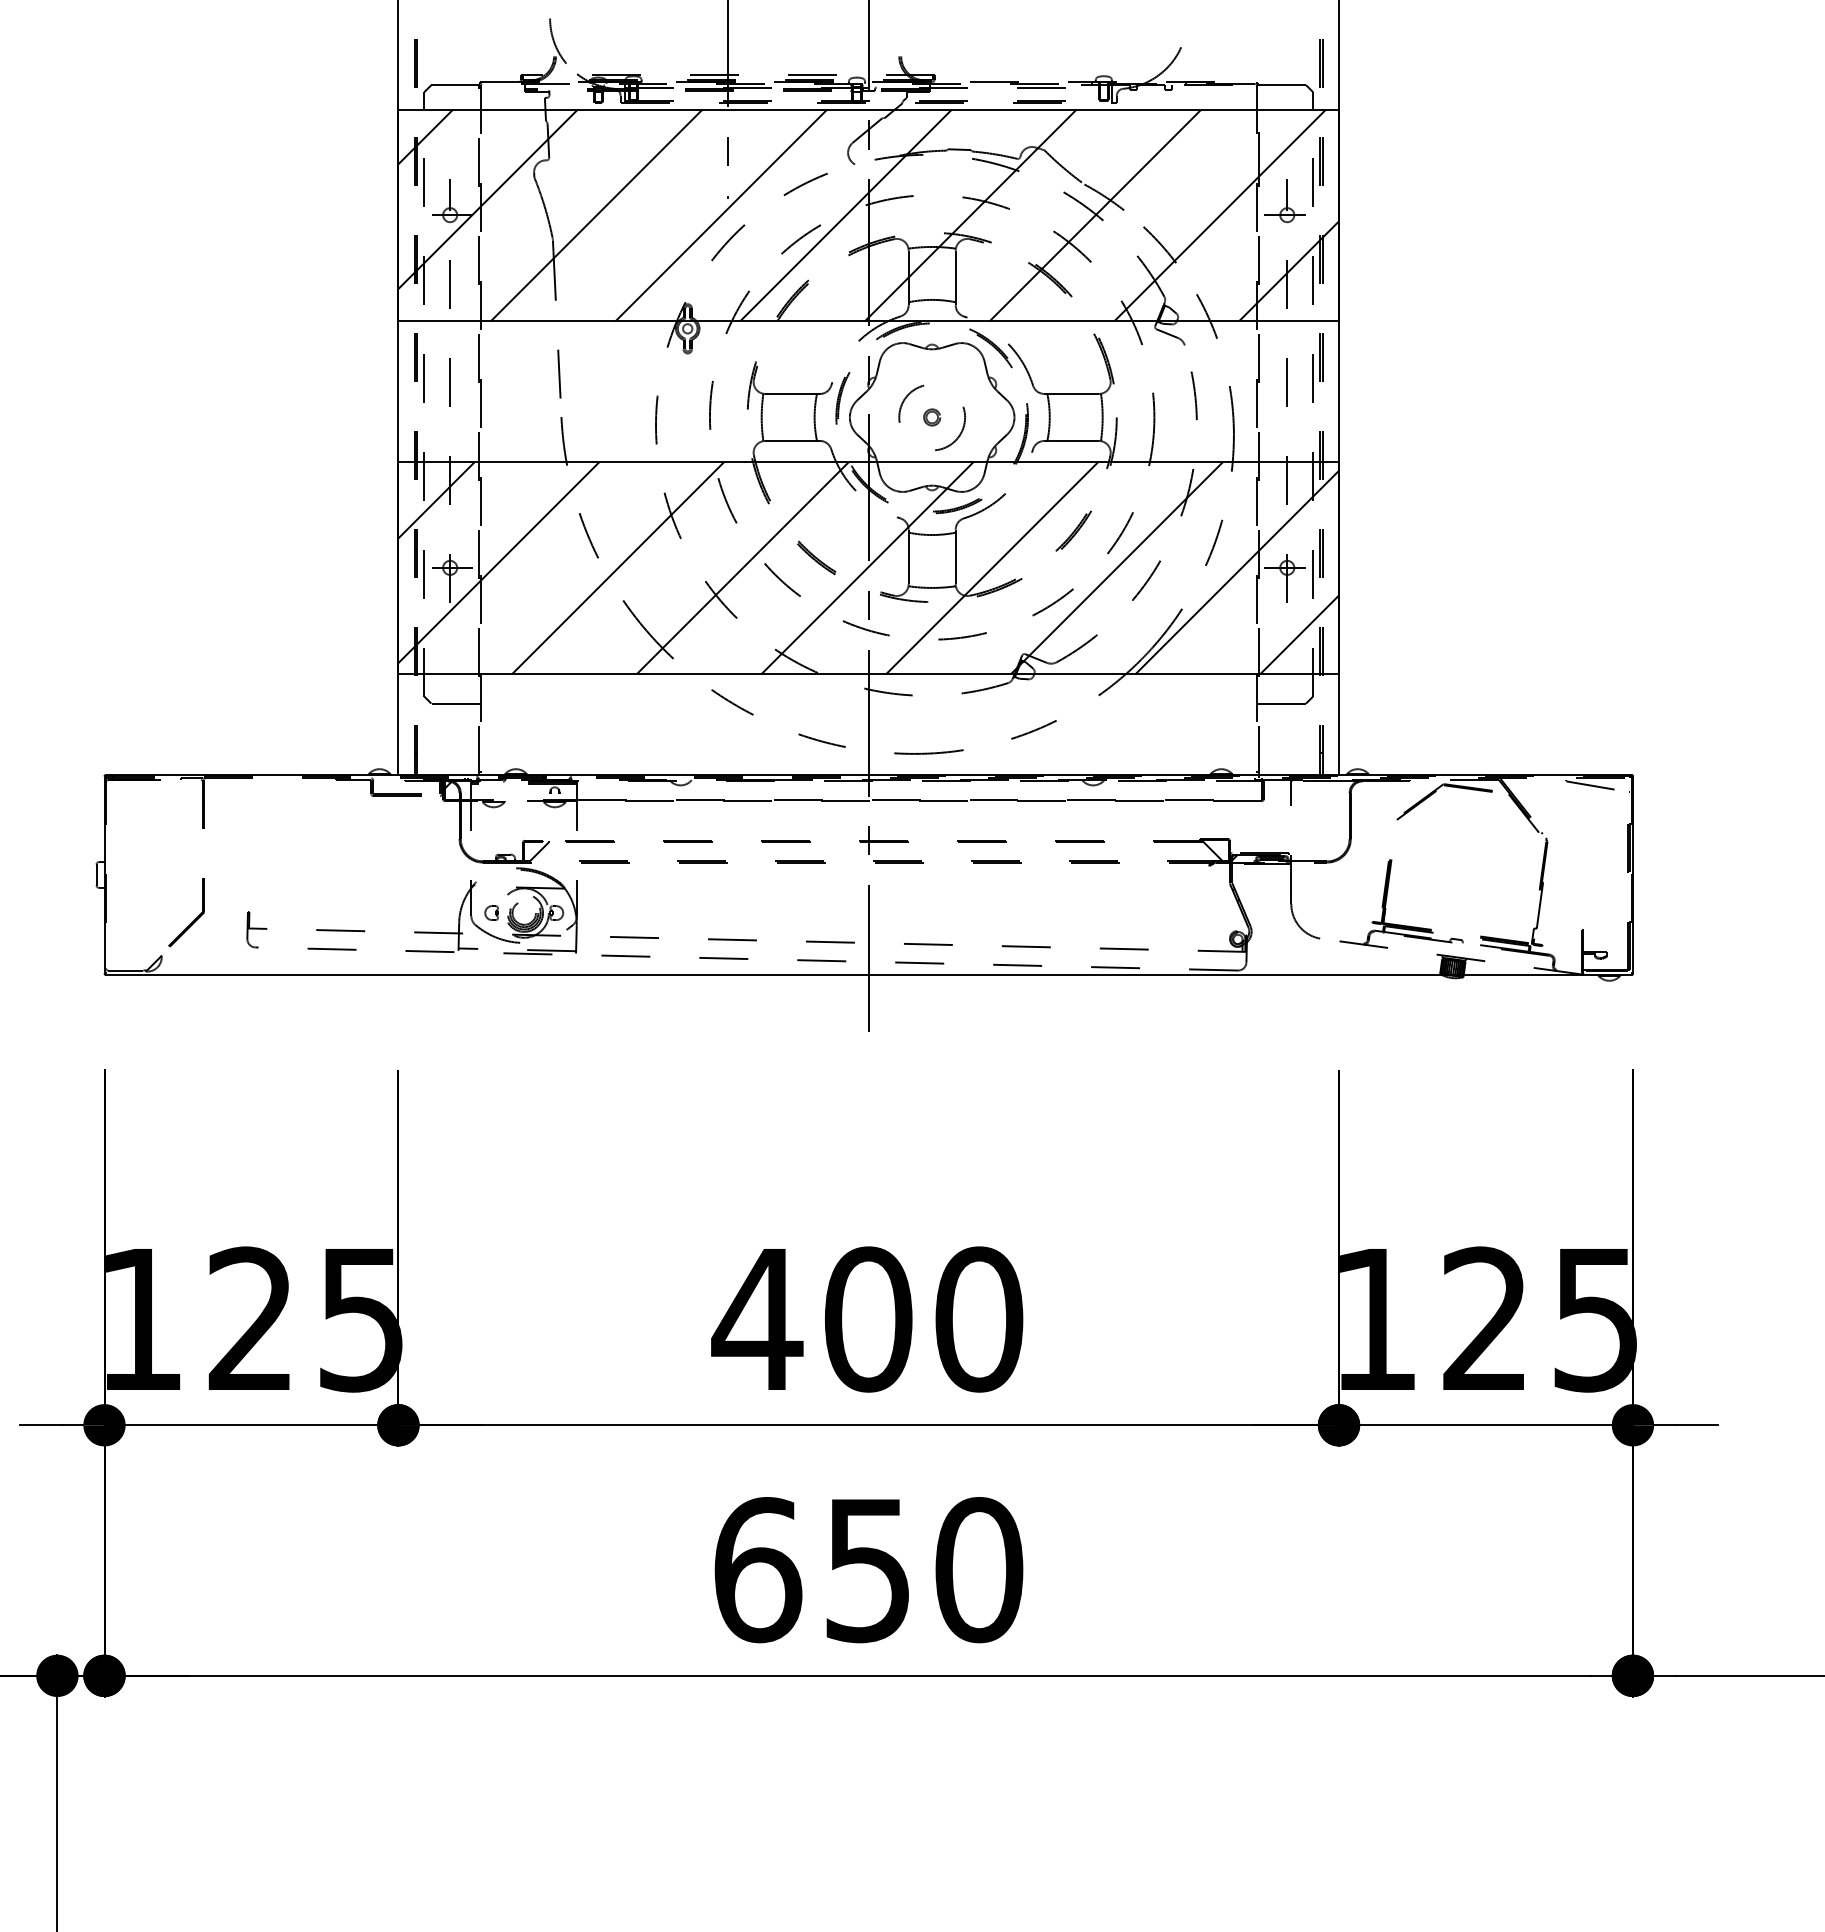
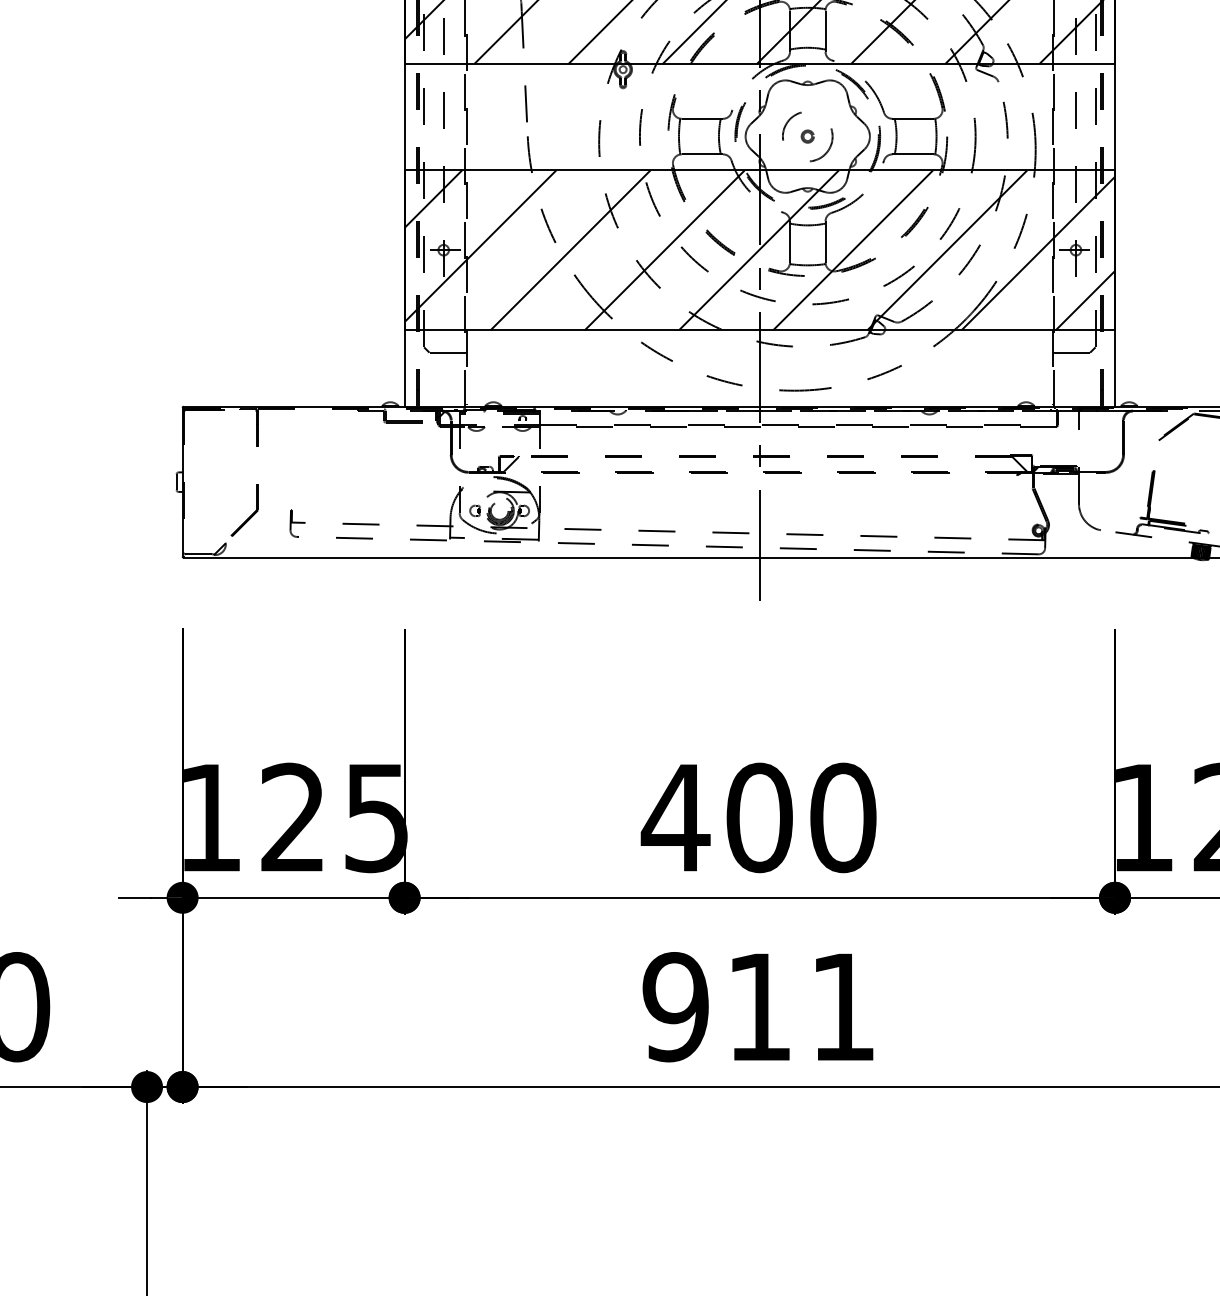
text: (868, 1570) -> (759, 1007), 650 -> 911

